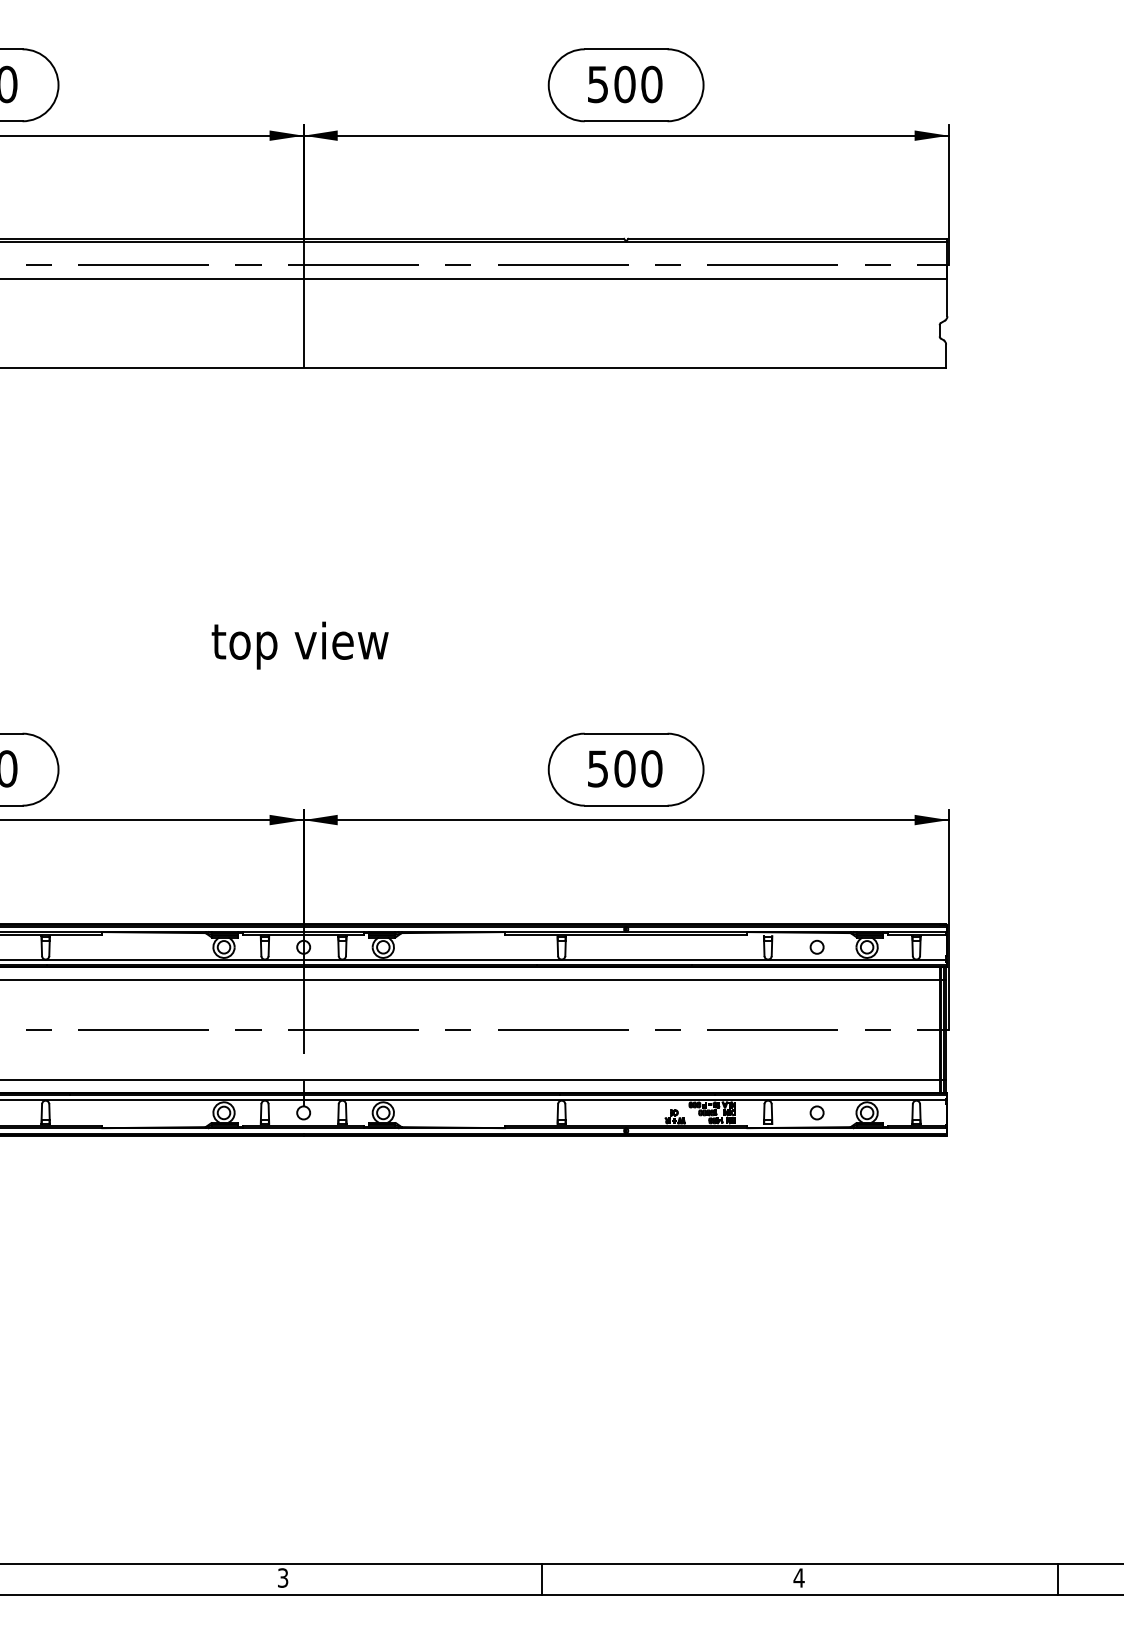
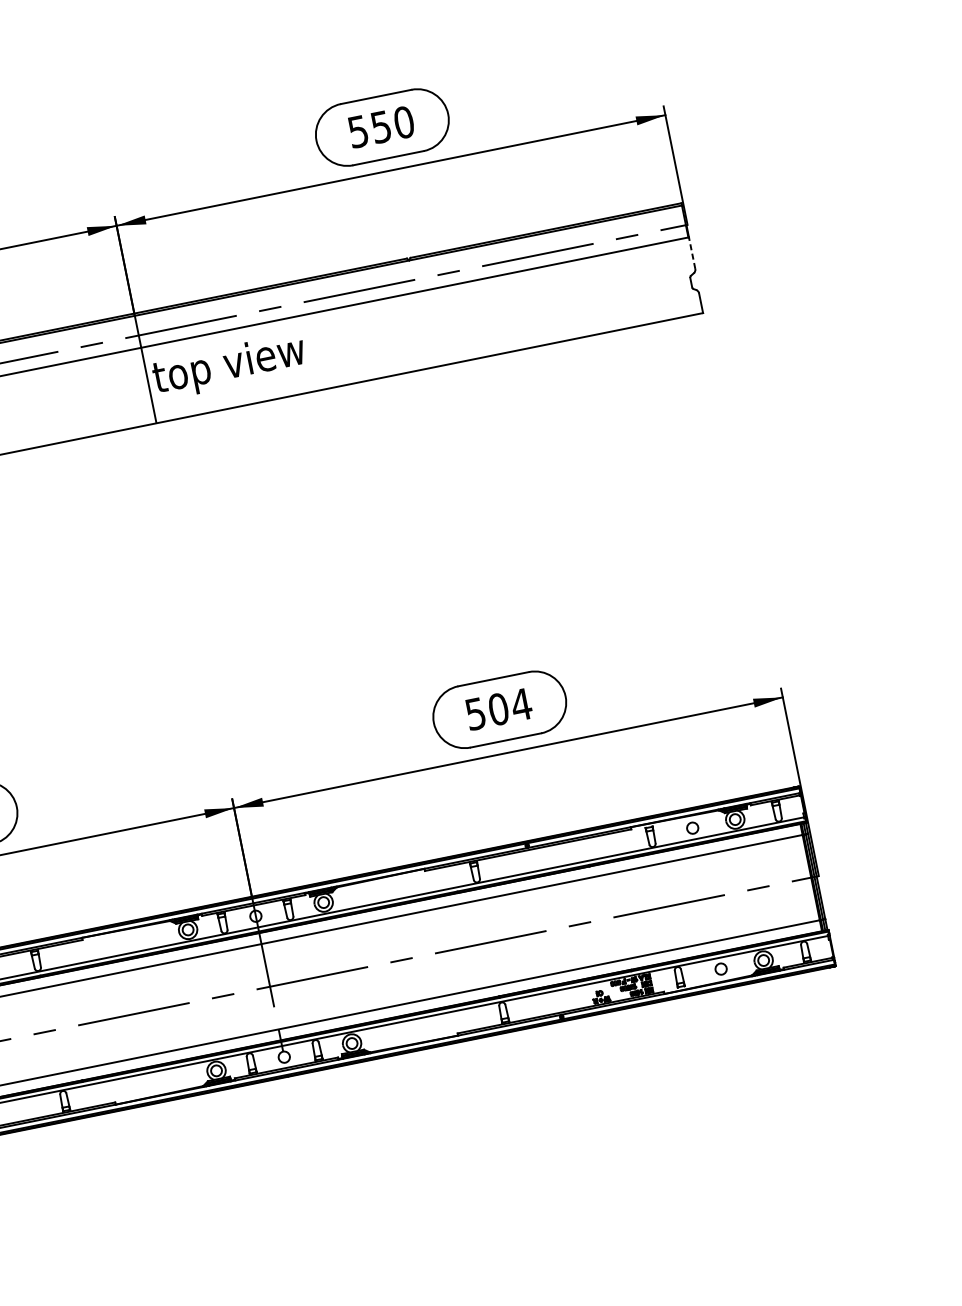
text: (624, 84) -> (380, 127), 500 -> 550
line: (947, 297) -> (692, 252), solid -> dashed
text: (299, 645) -> (229, 366), moved
text: (651, 768) -> (521, 704), 500 -> 504

